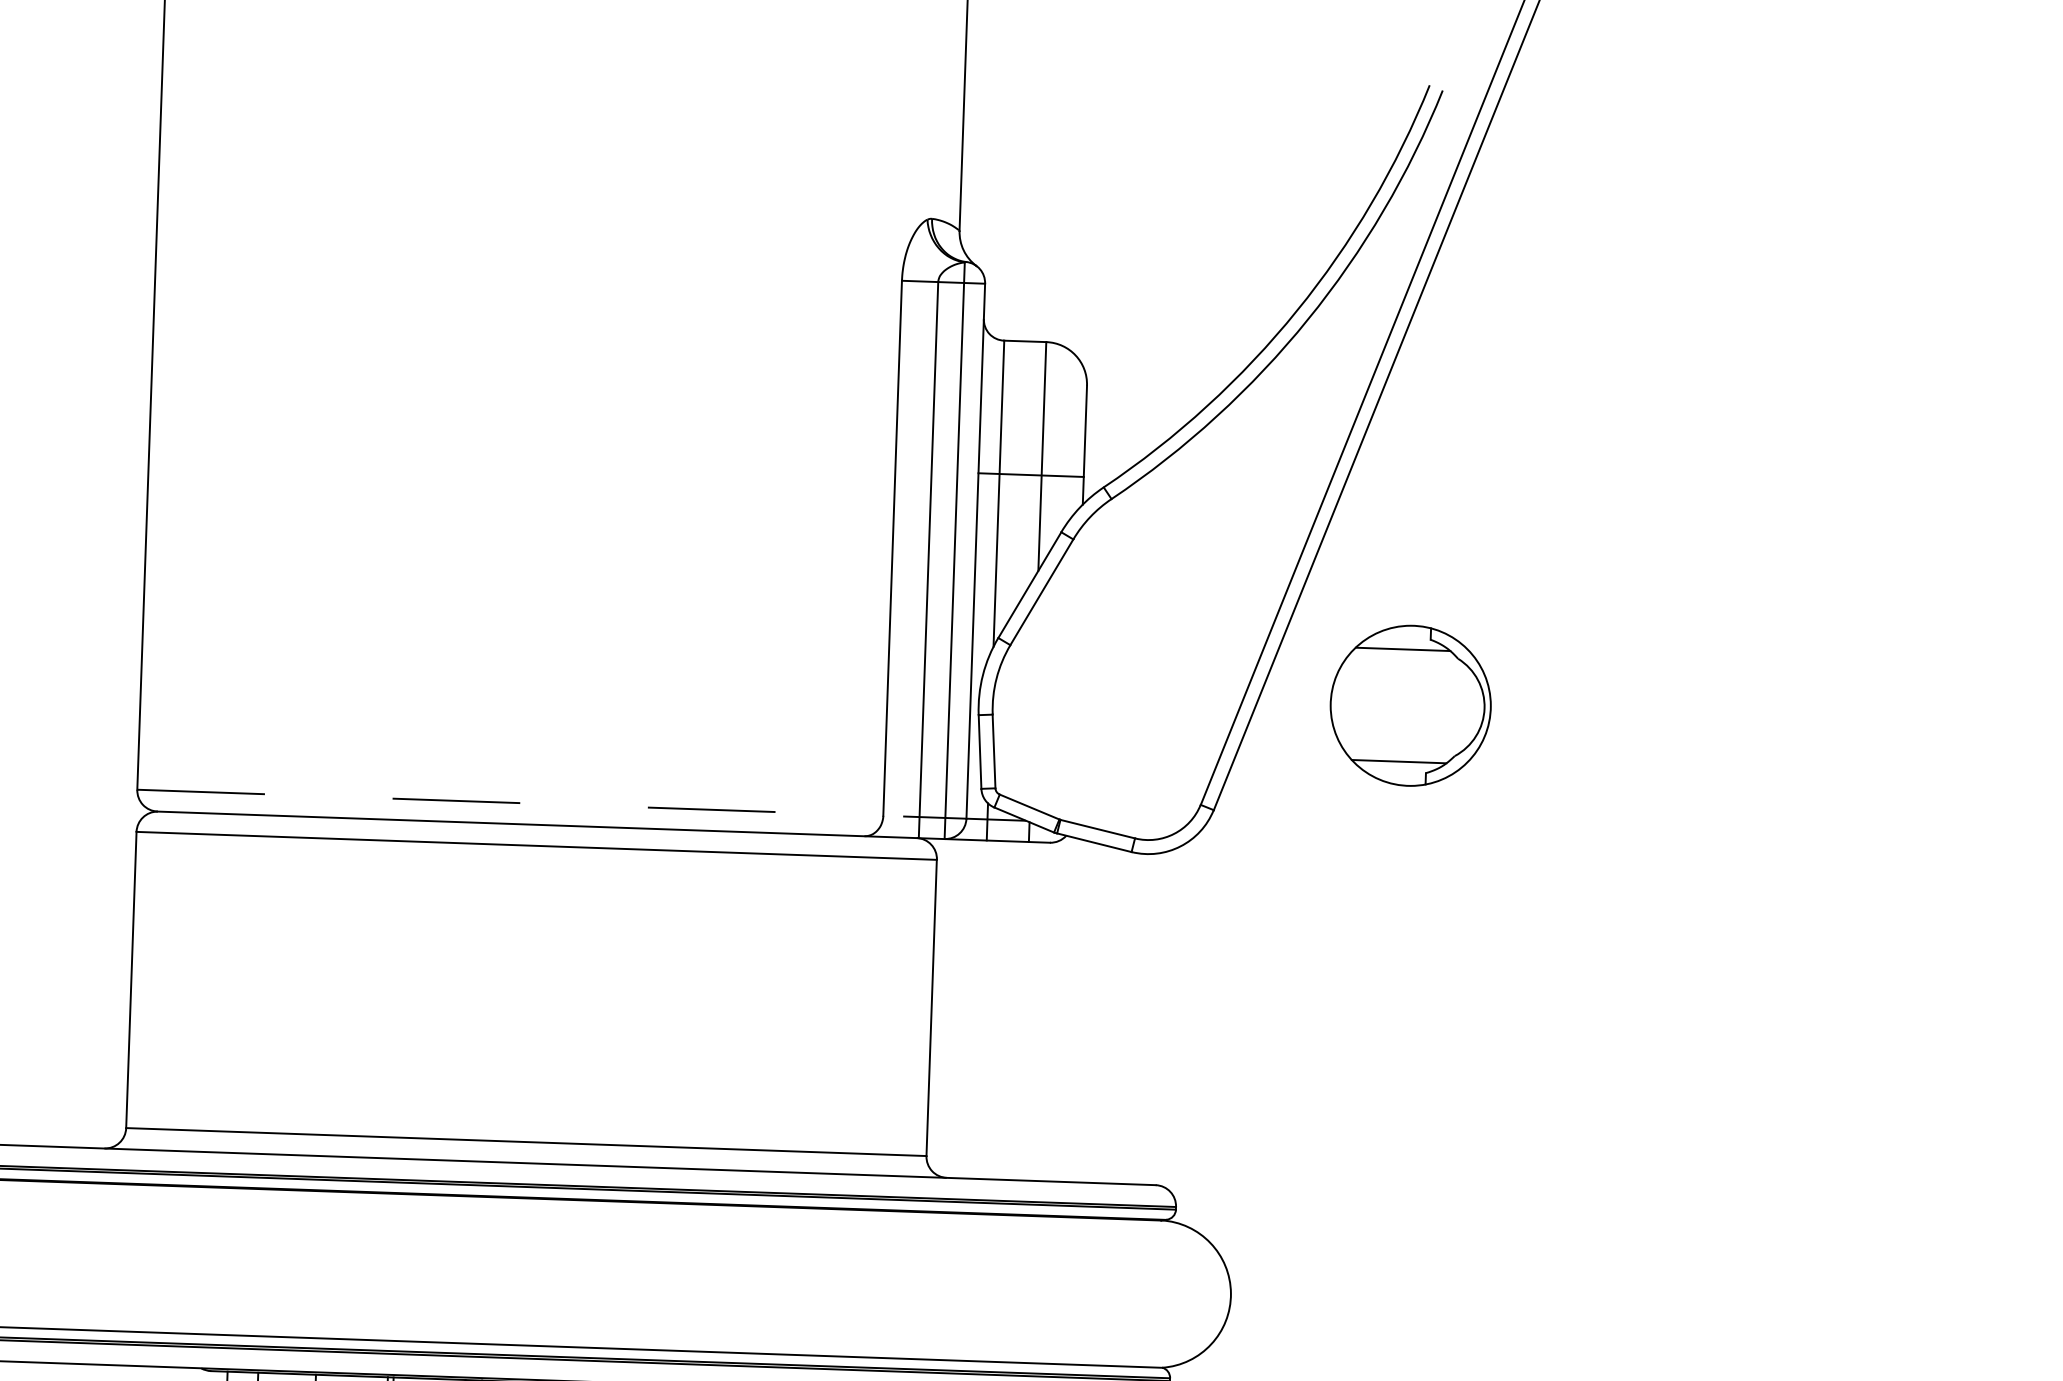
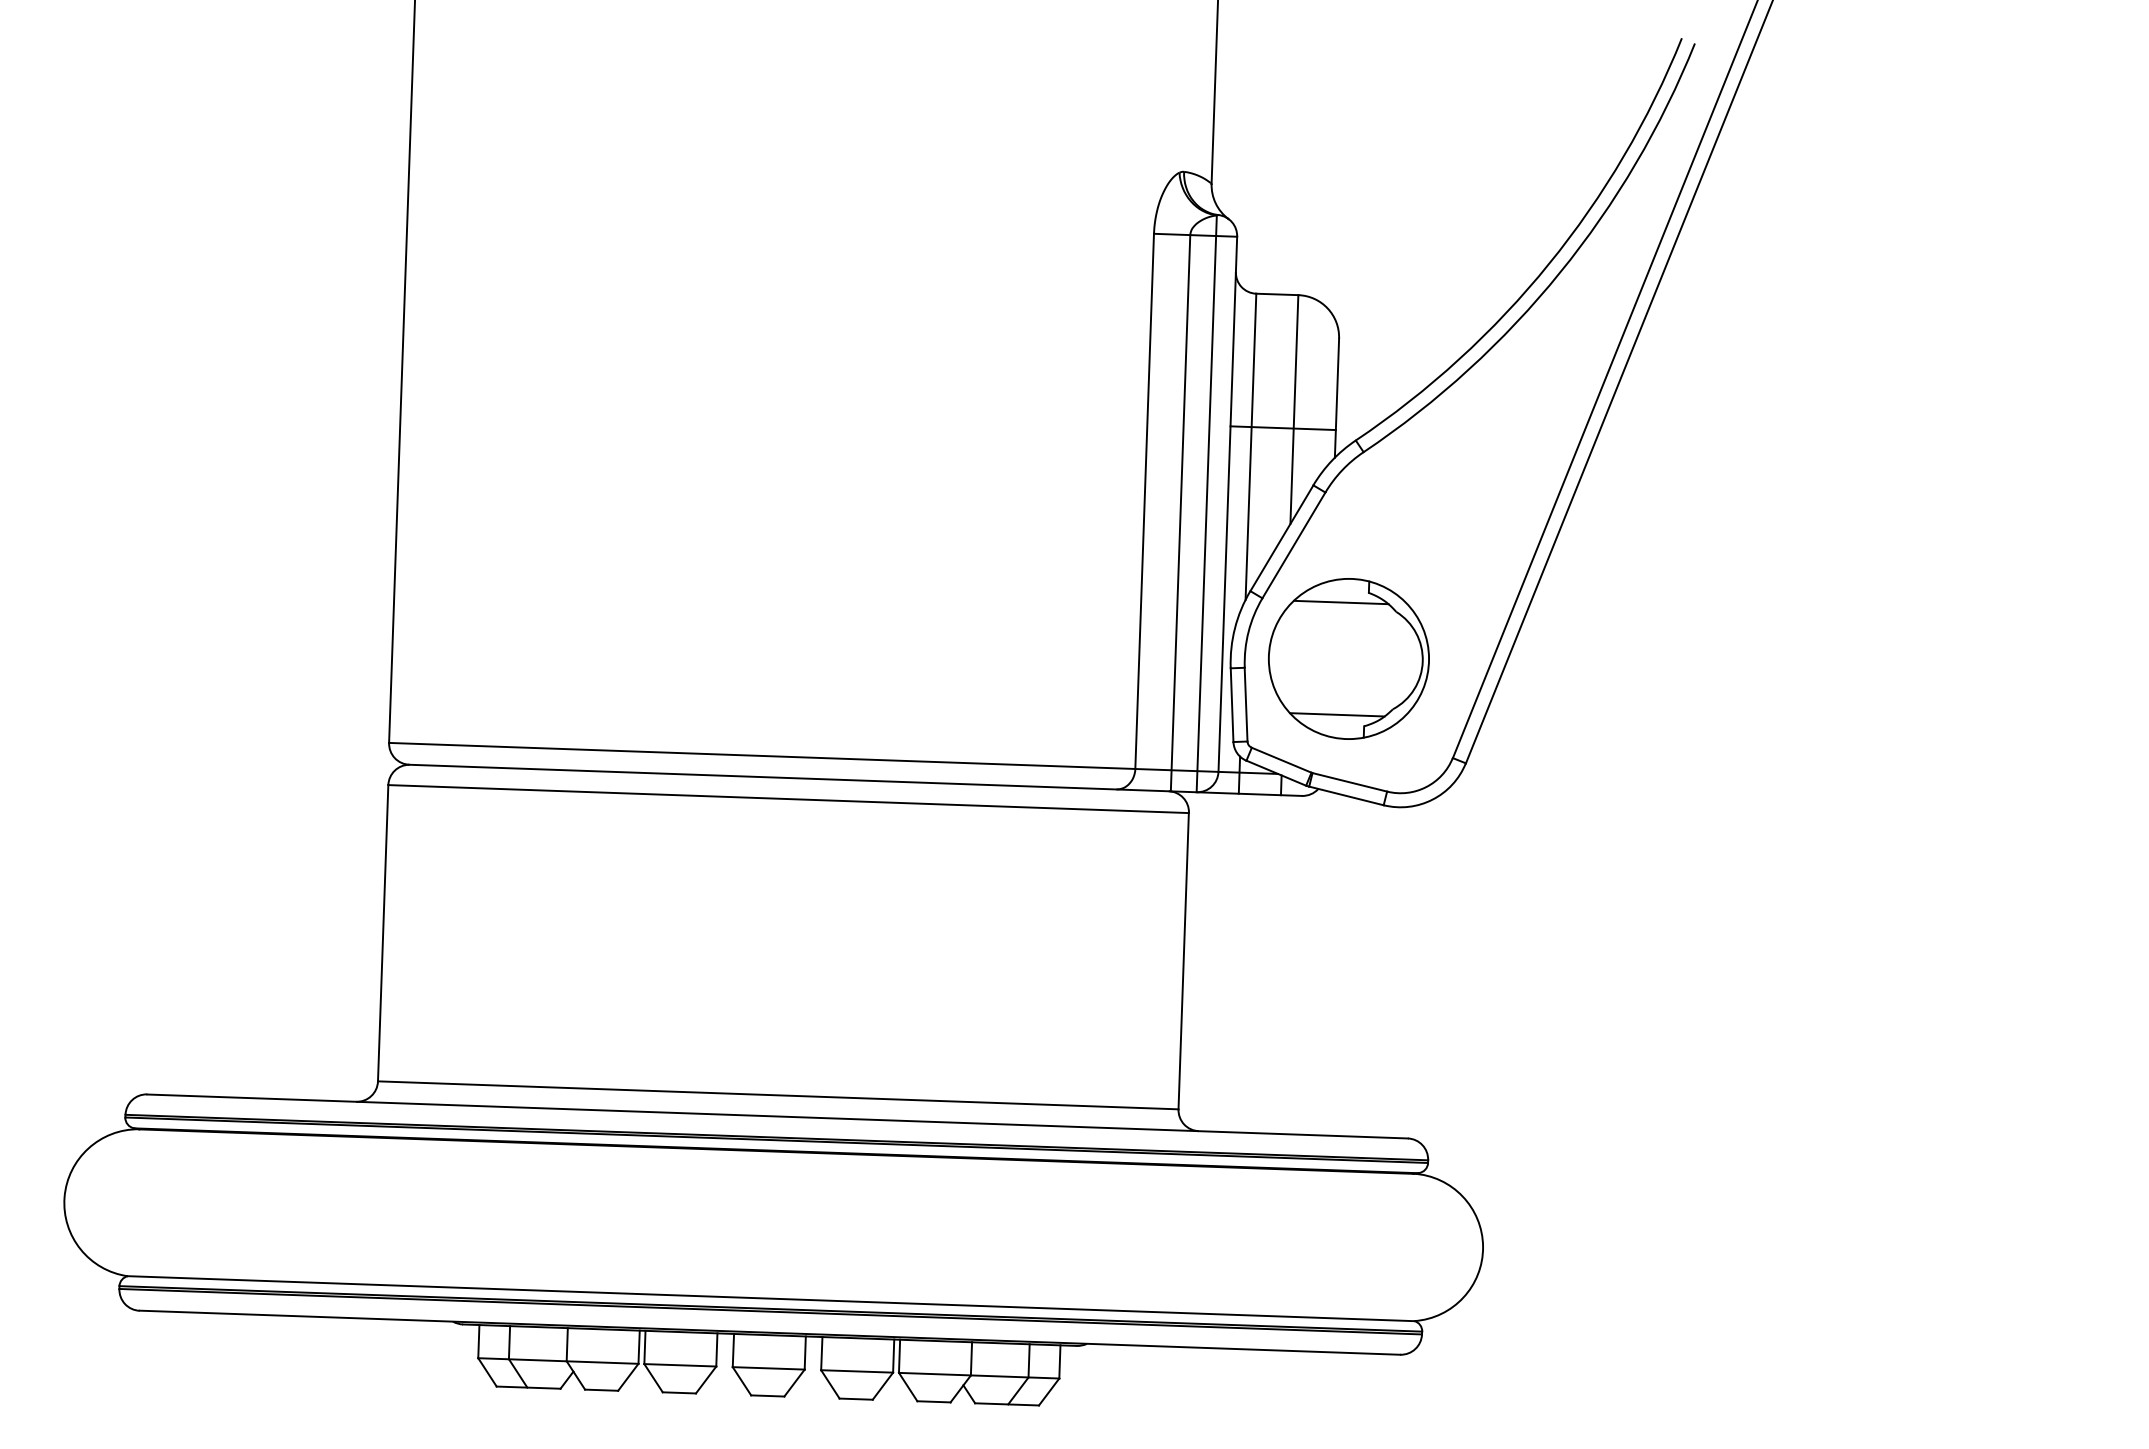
part: (1410, 705) -> (1348, 658), moved
line: (581, 805) -> (833, 758), dashed -> solid

